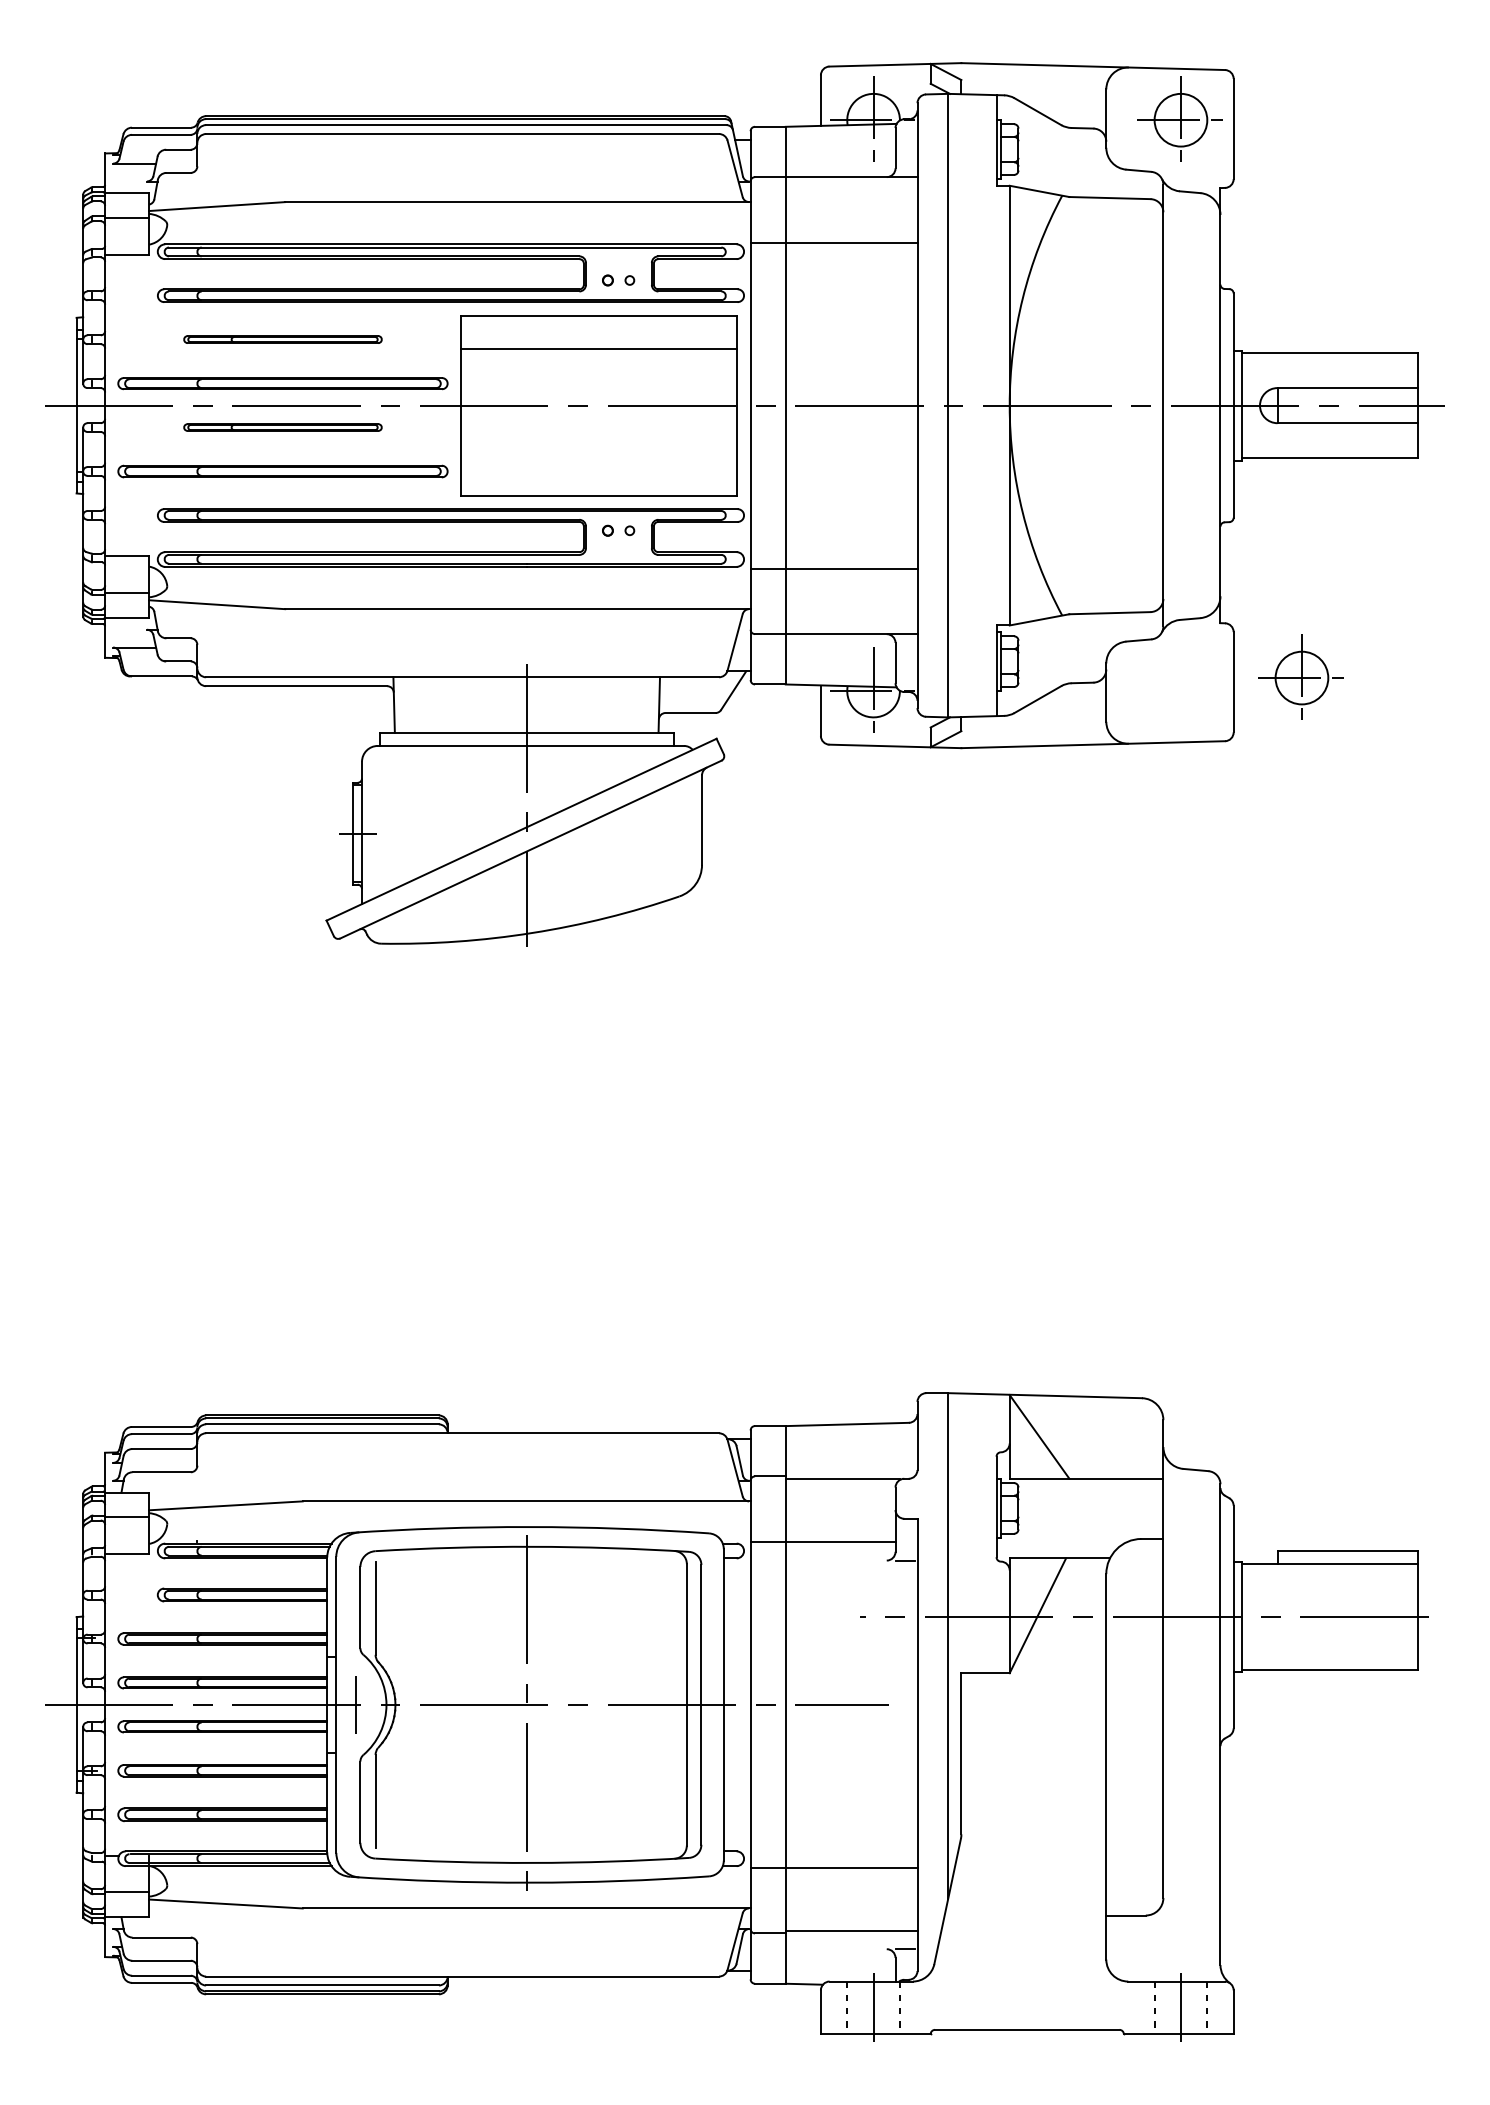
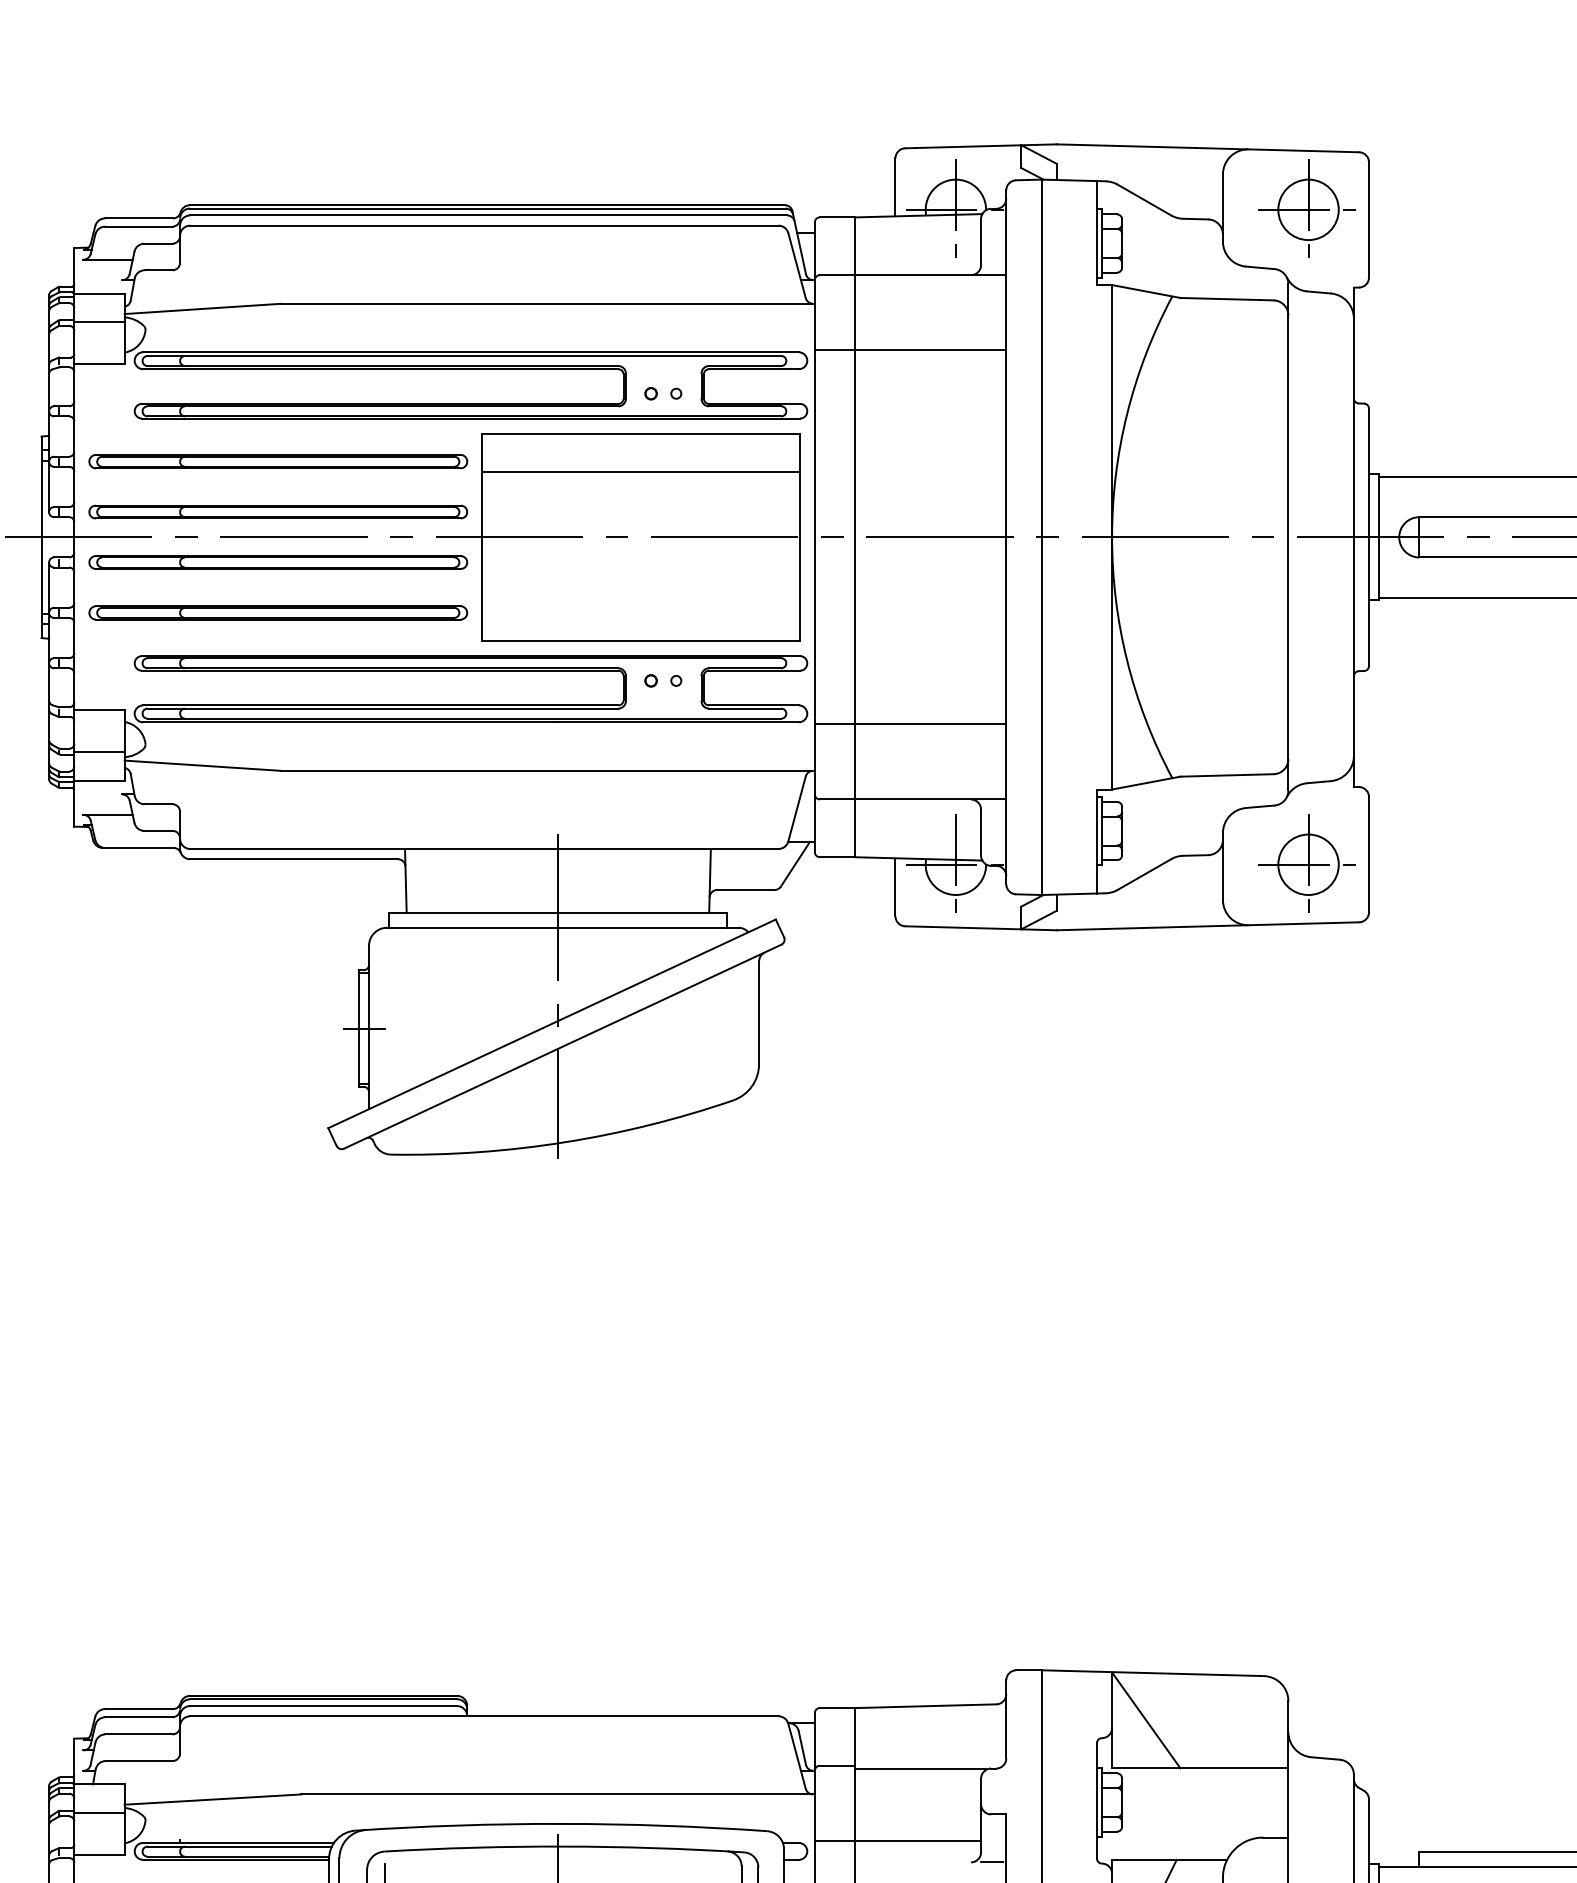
part: (282, 339) -> (277, 461), size x1.67
part: (282, 427) -> (277, 562), size x1.67
part: (1300, 676) -> (1306, 862), moved

